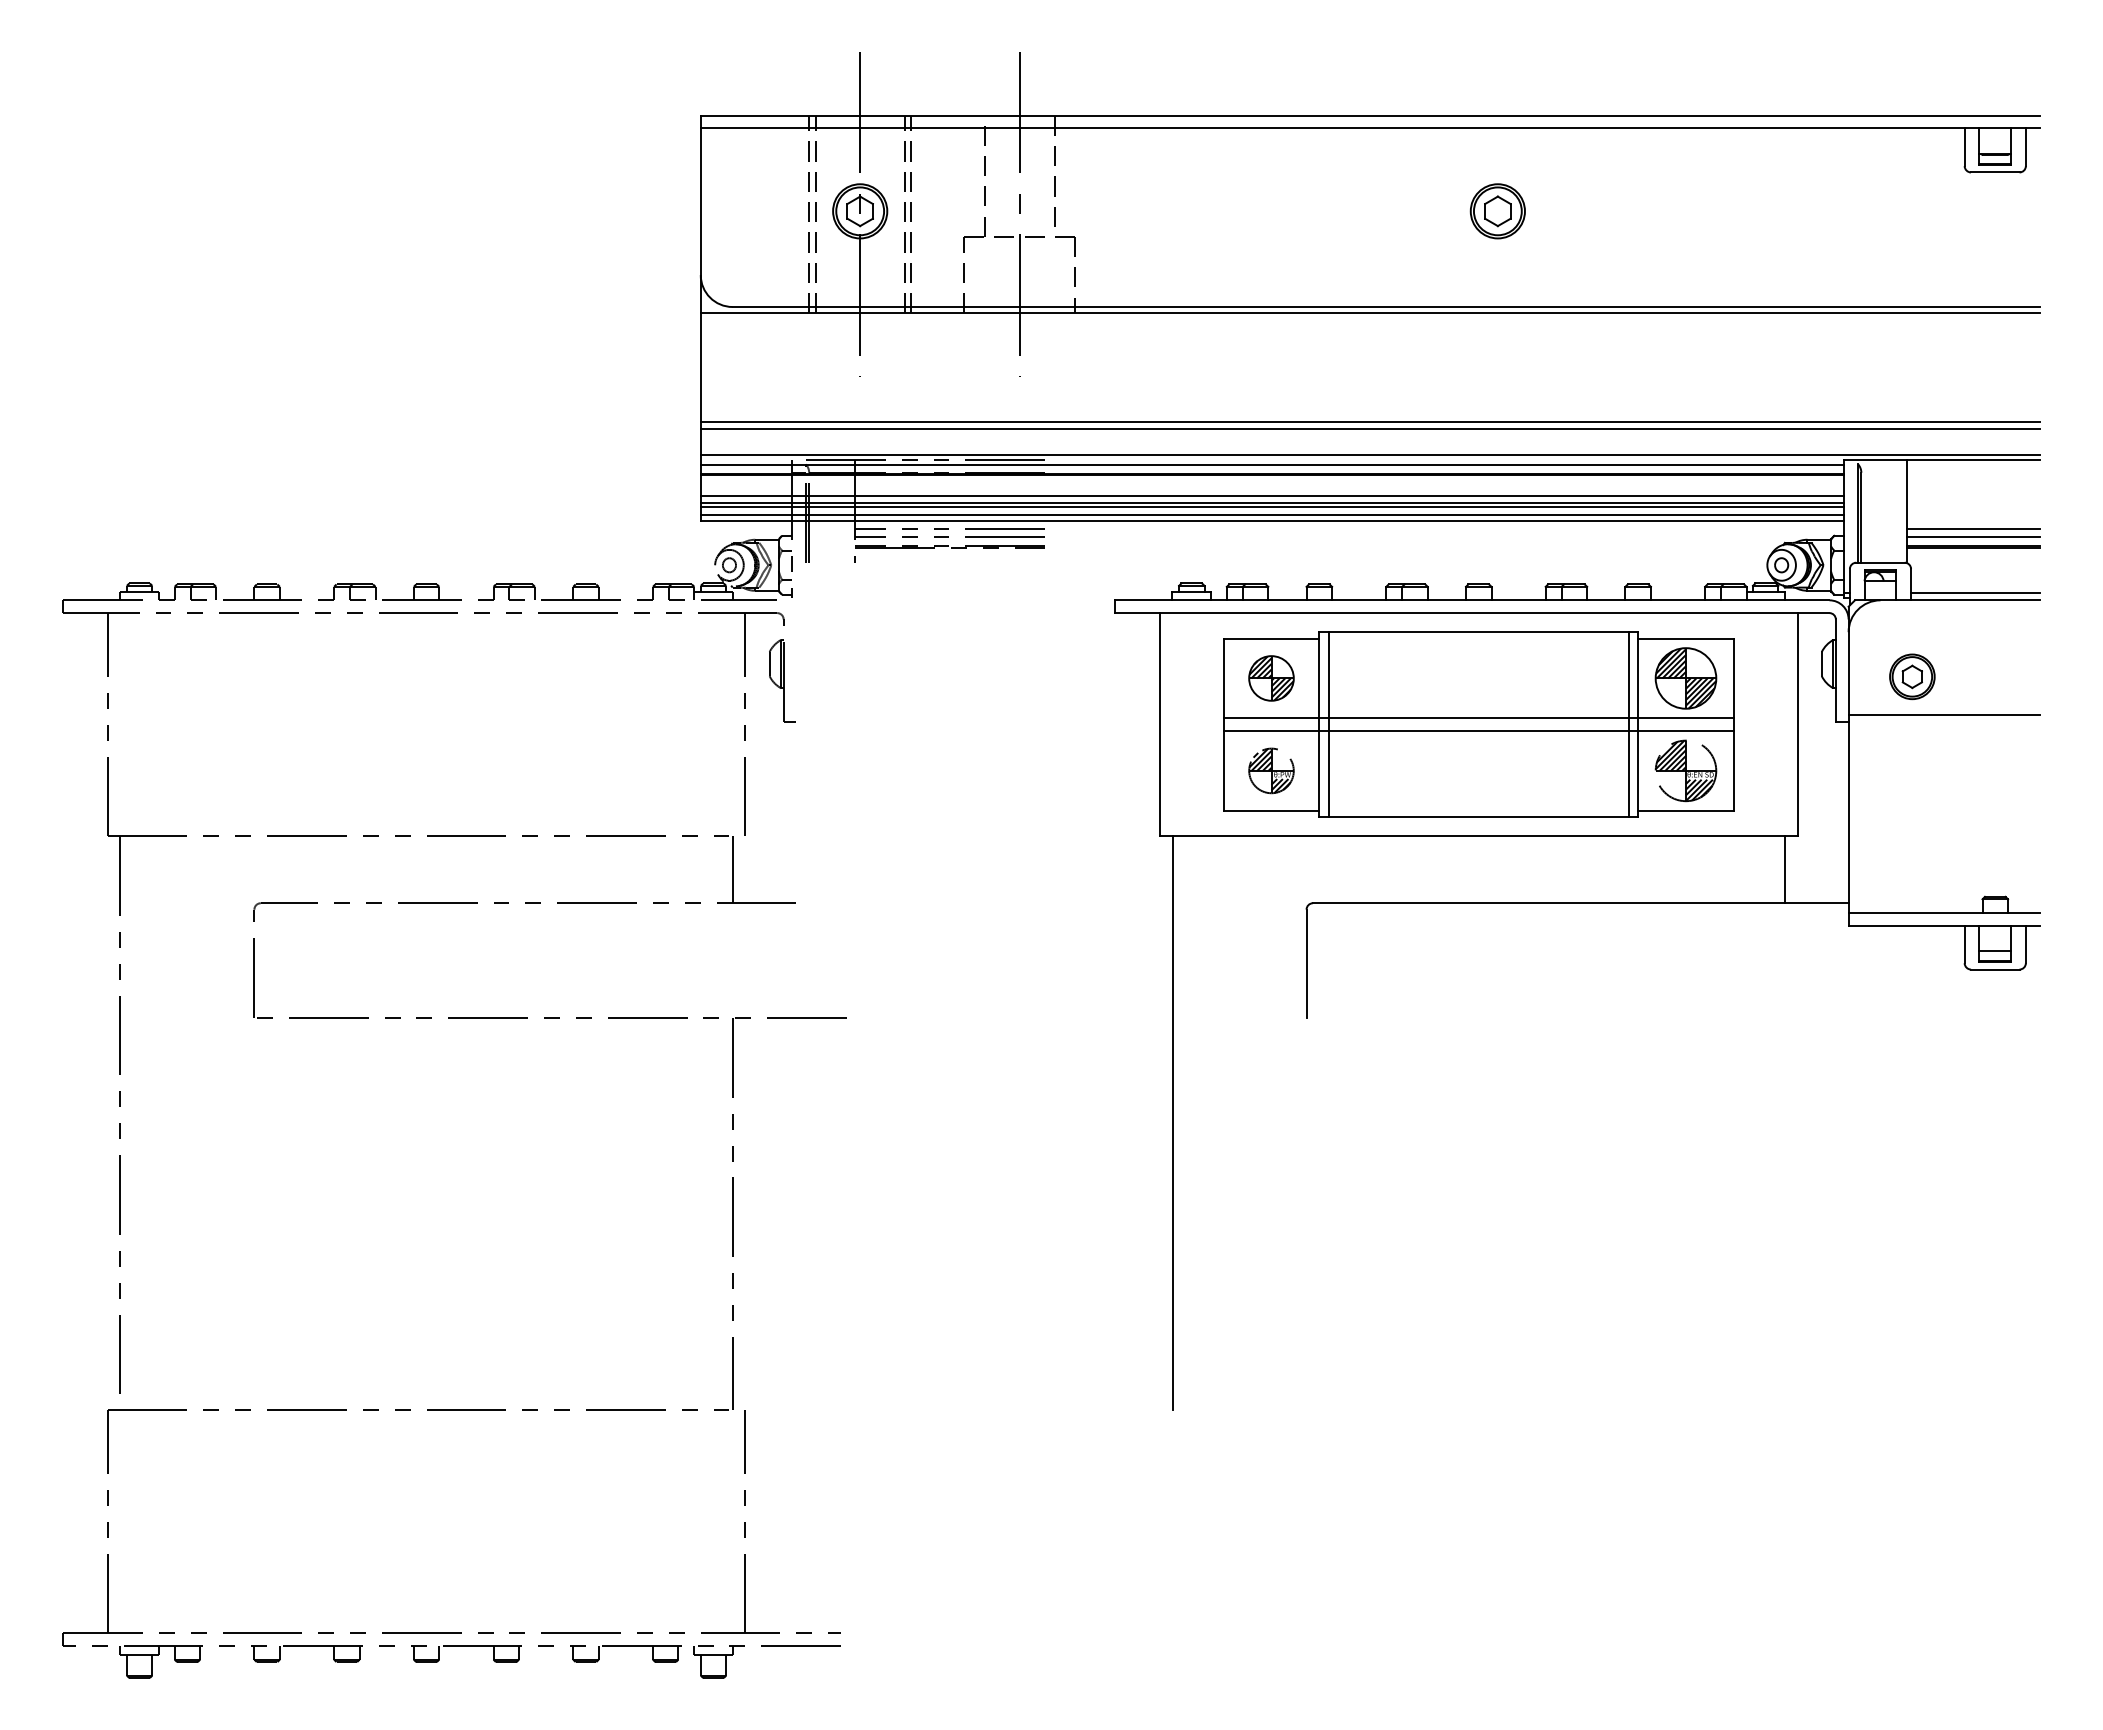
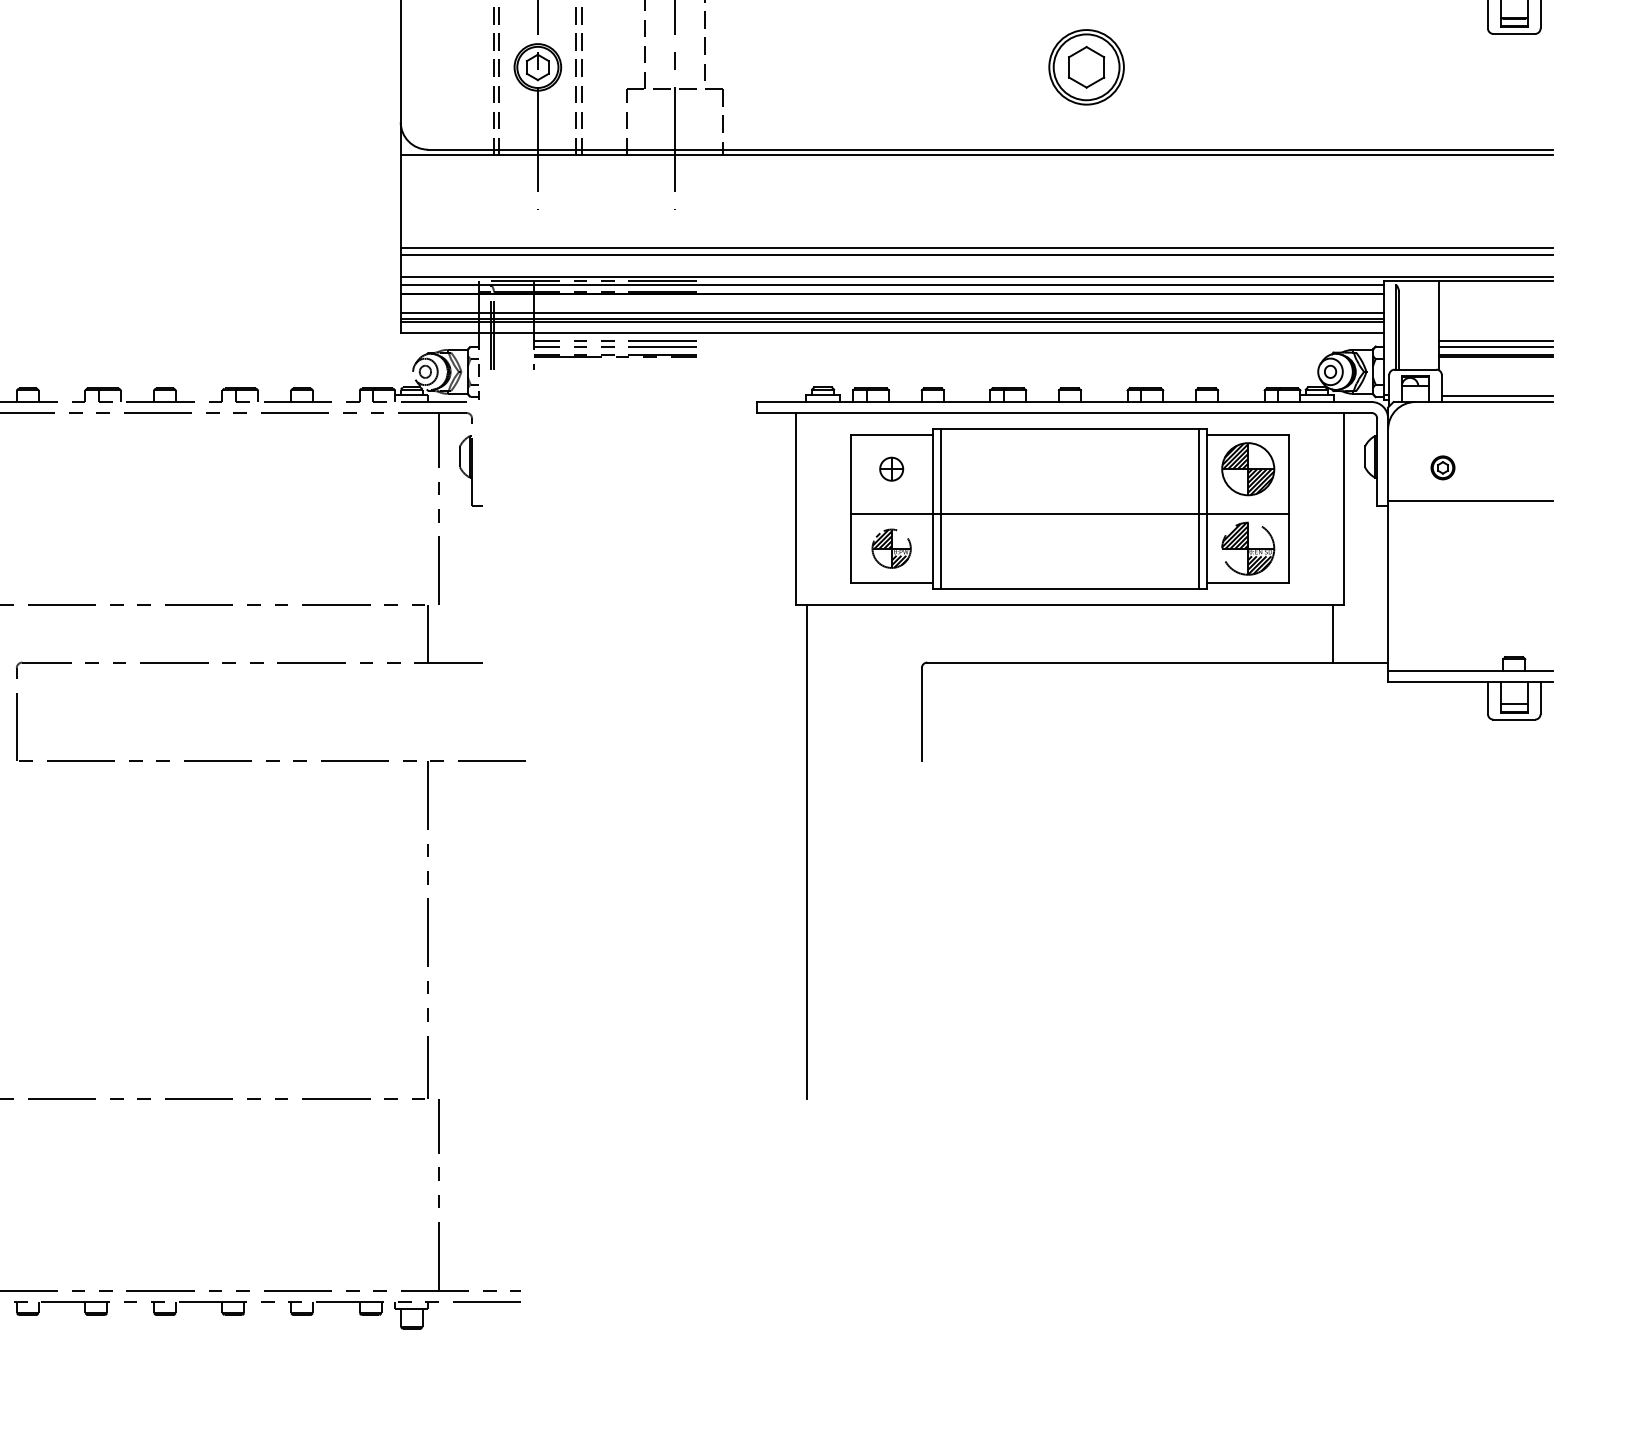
part: (1497, 211) -> (1086, 67), size x1.6
line: (1271, 514) -> (891, 328), removed
part: (1912, 676) -> (1443, 467), size x0.6
part: (1271, 678) -> (891, 469), size x0.6
line: (1478, 718) -> (1069, 503), removed

